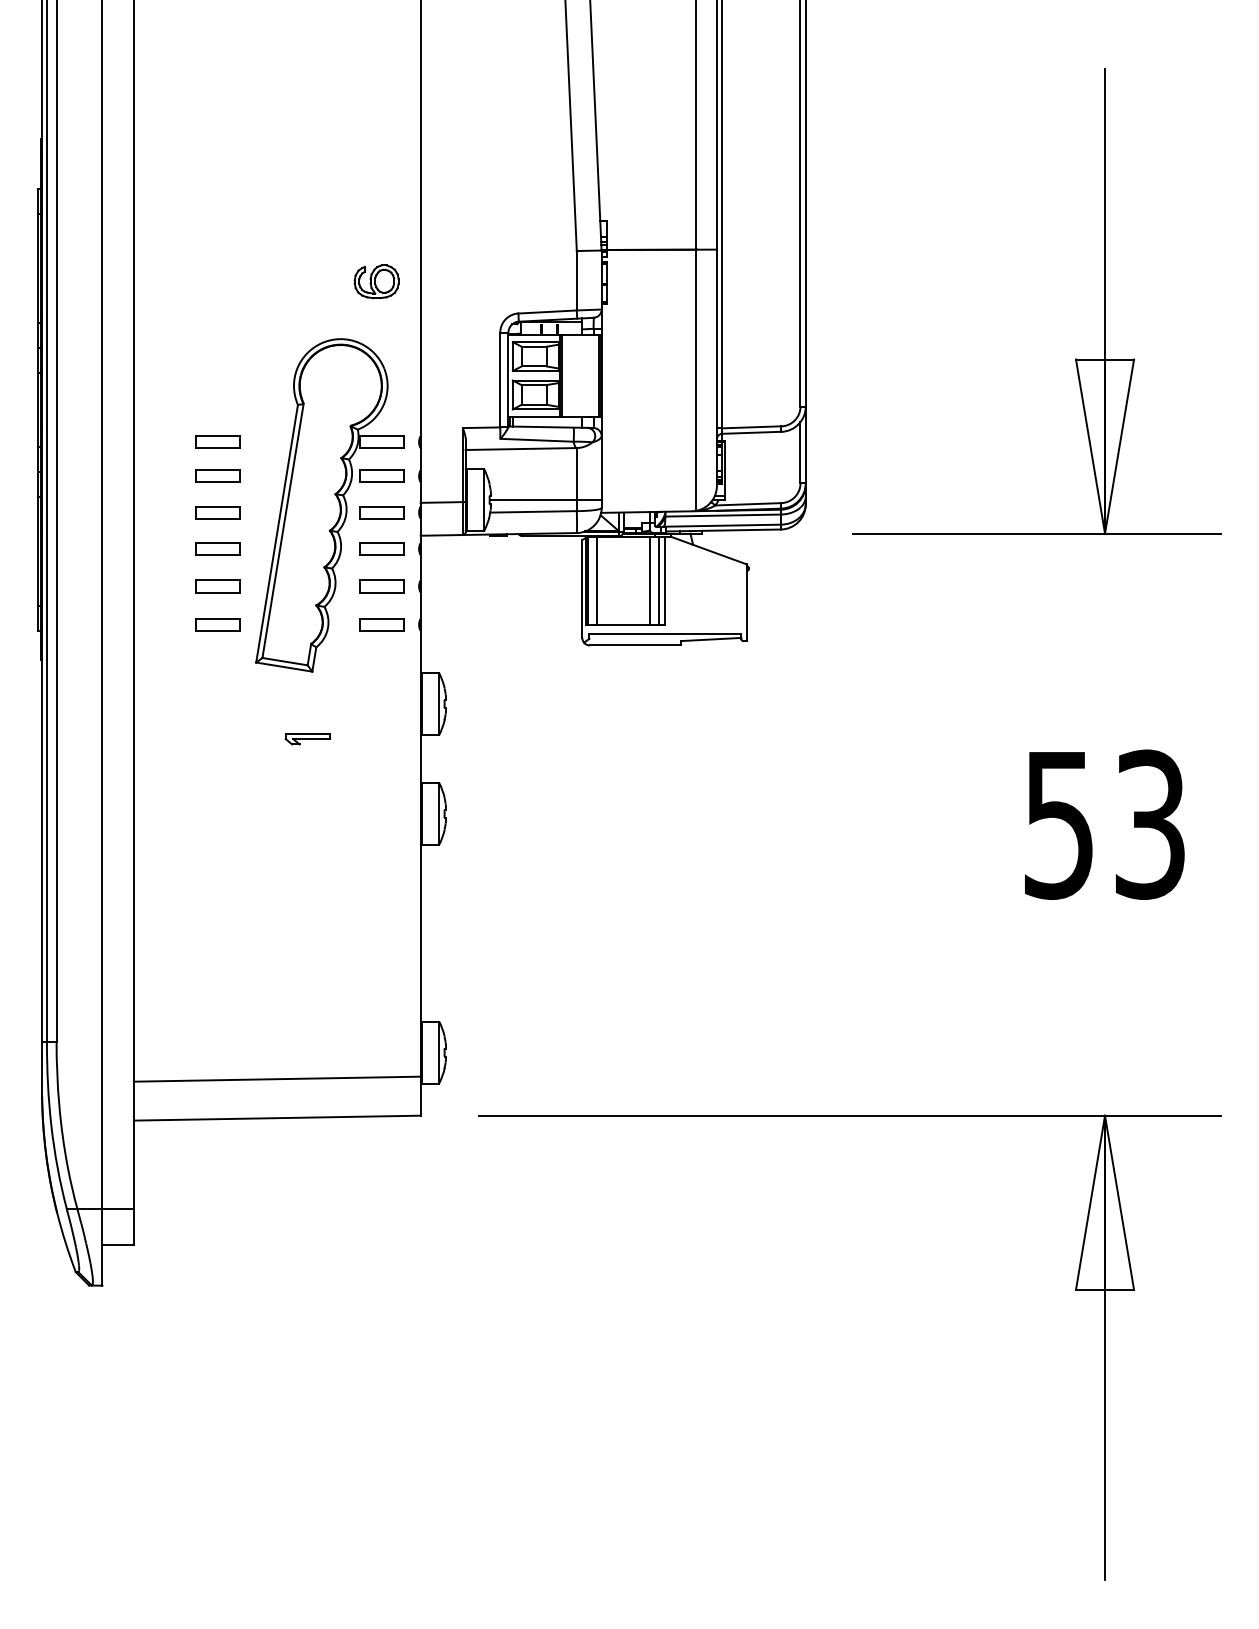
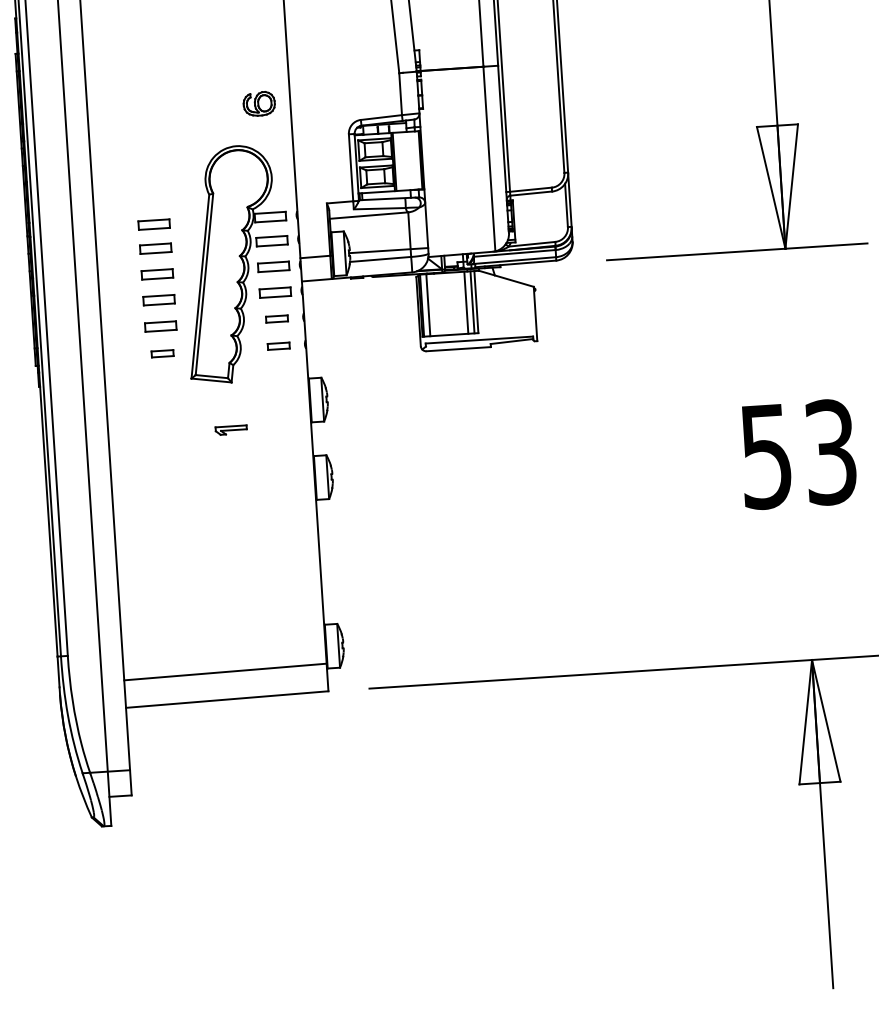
part: (381, 586) -> (276, 319), size x0.7
part: (217, 624) -> (162, 353), size x0.7
part: (381, 624) -> (278, 345), size x0.7

